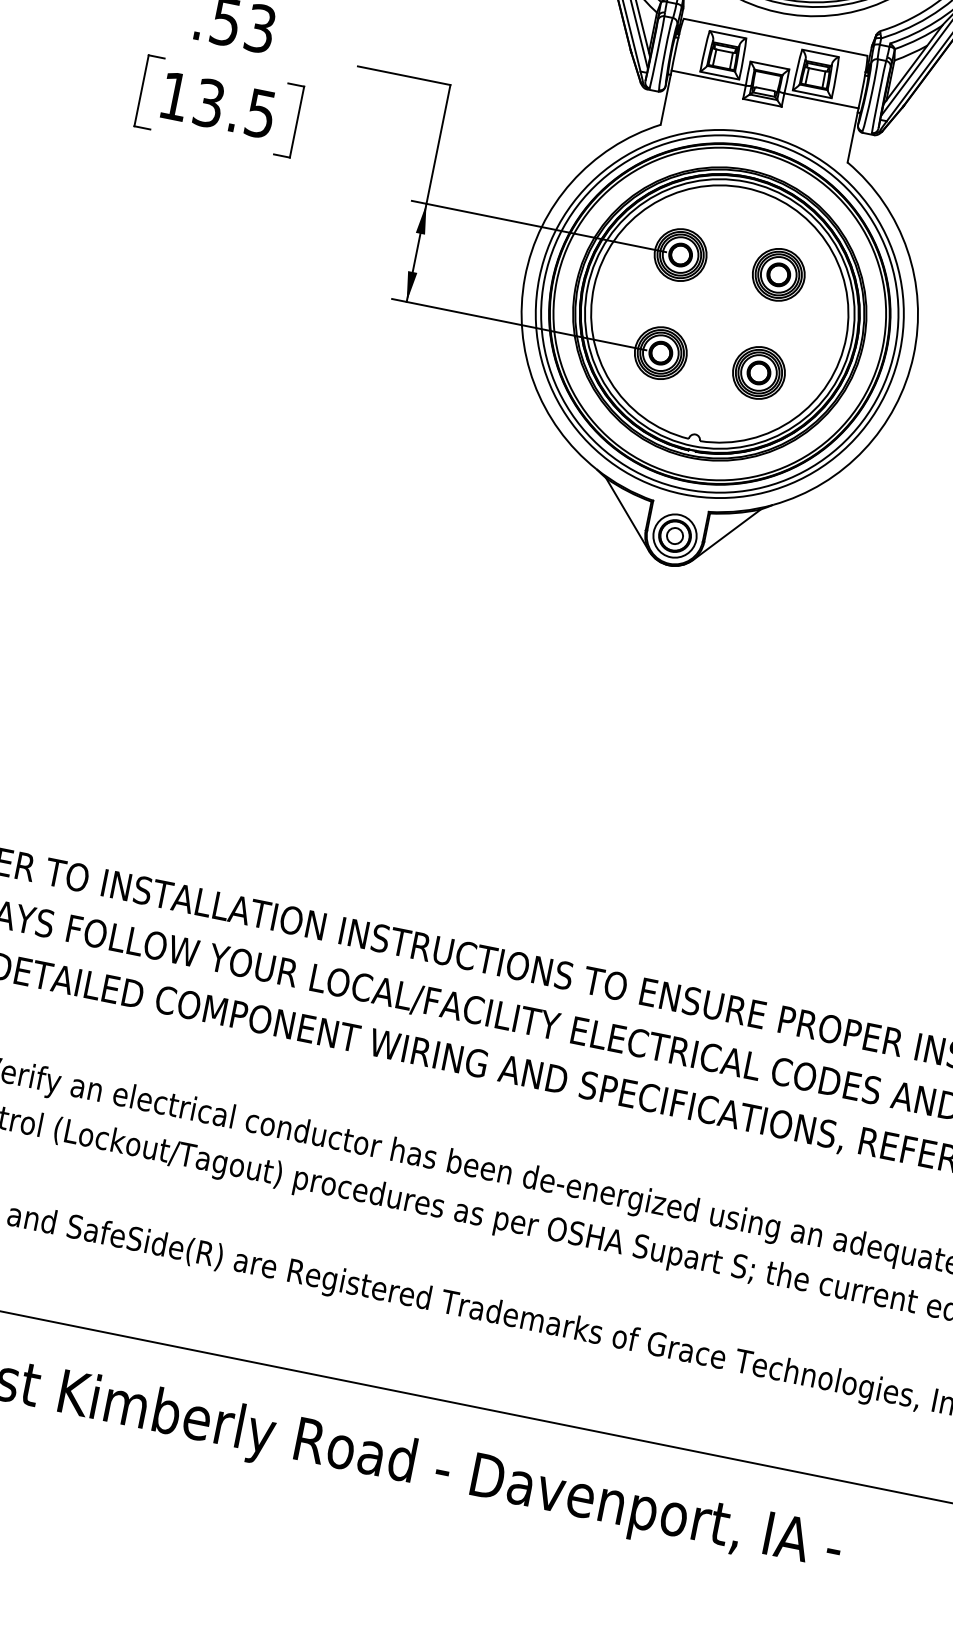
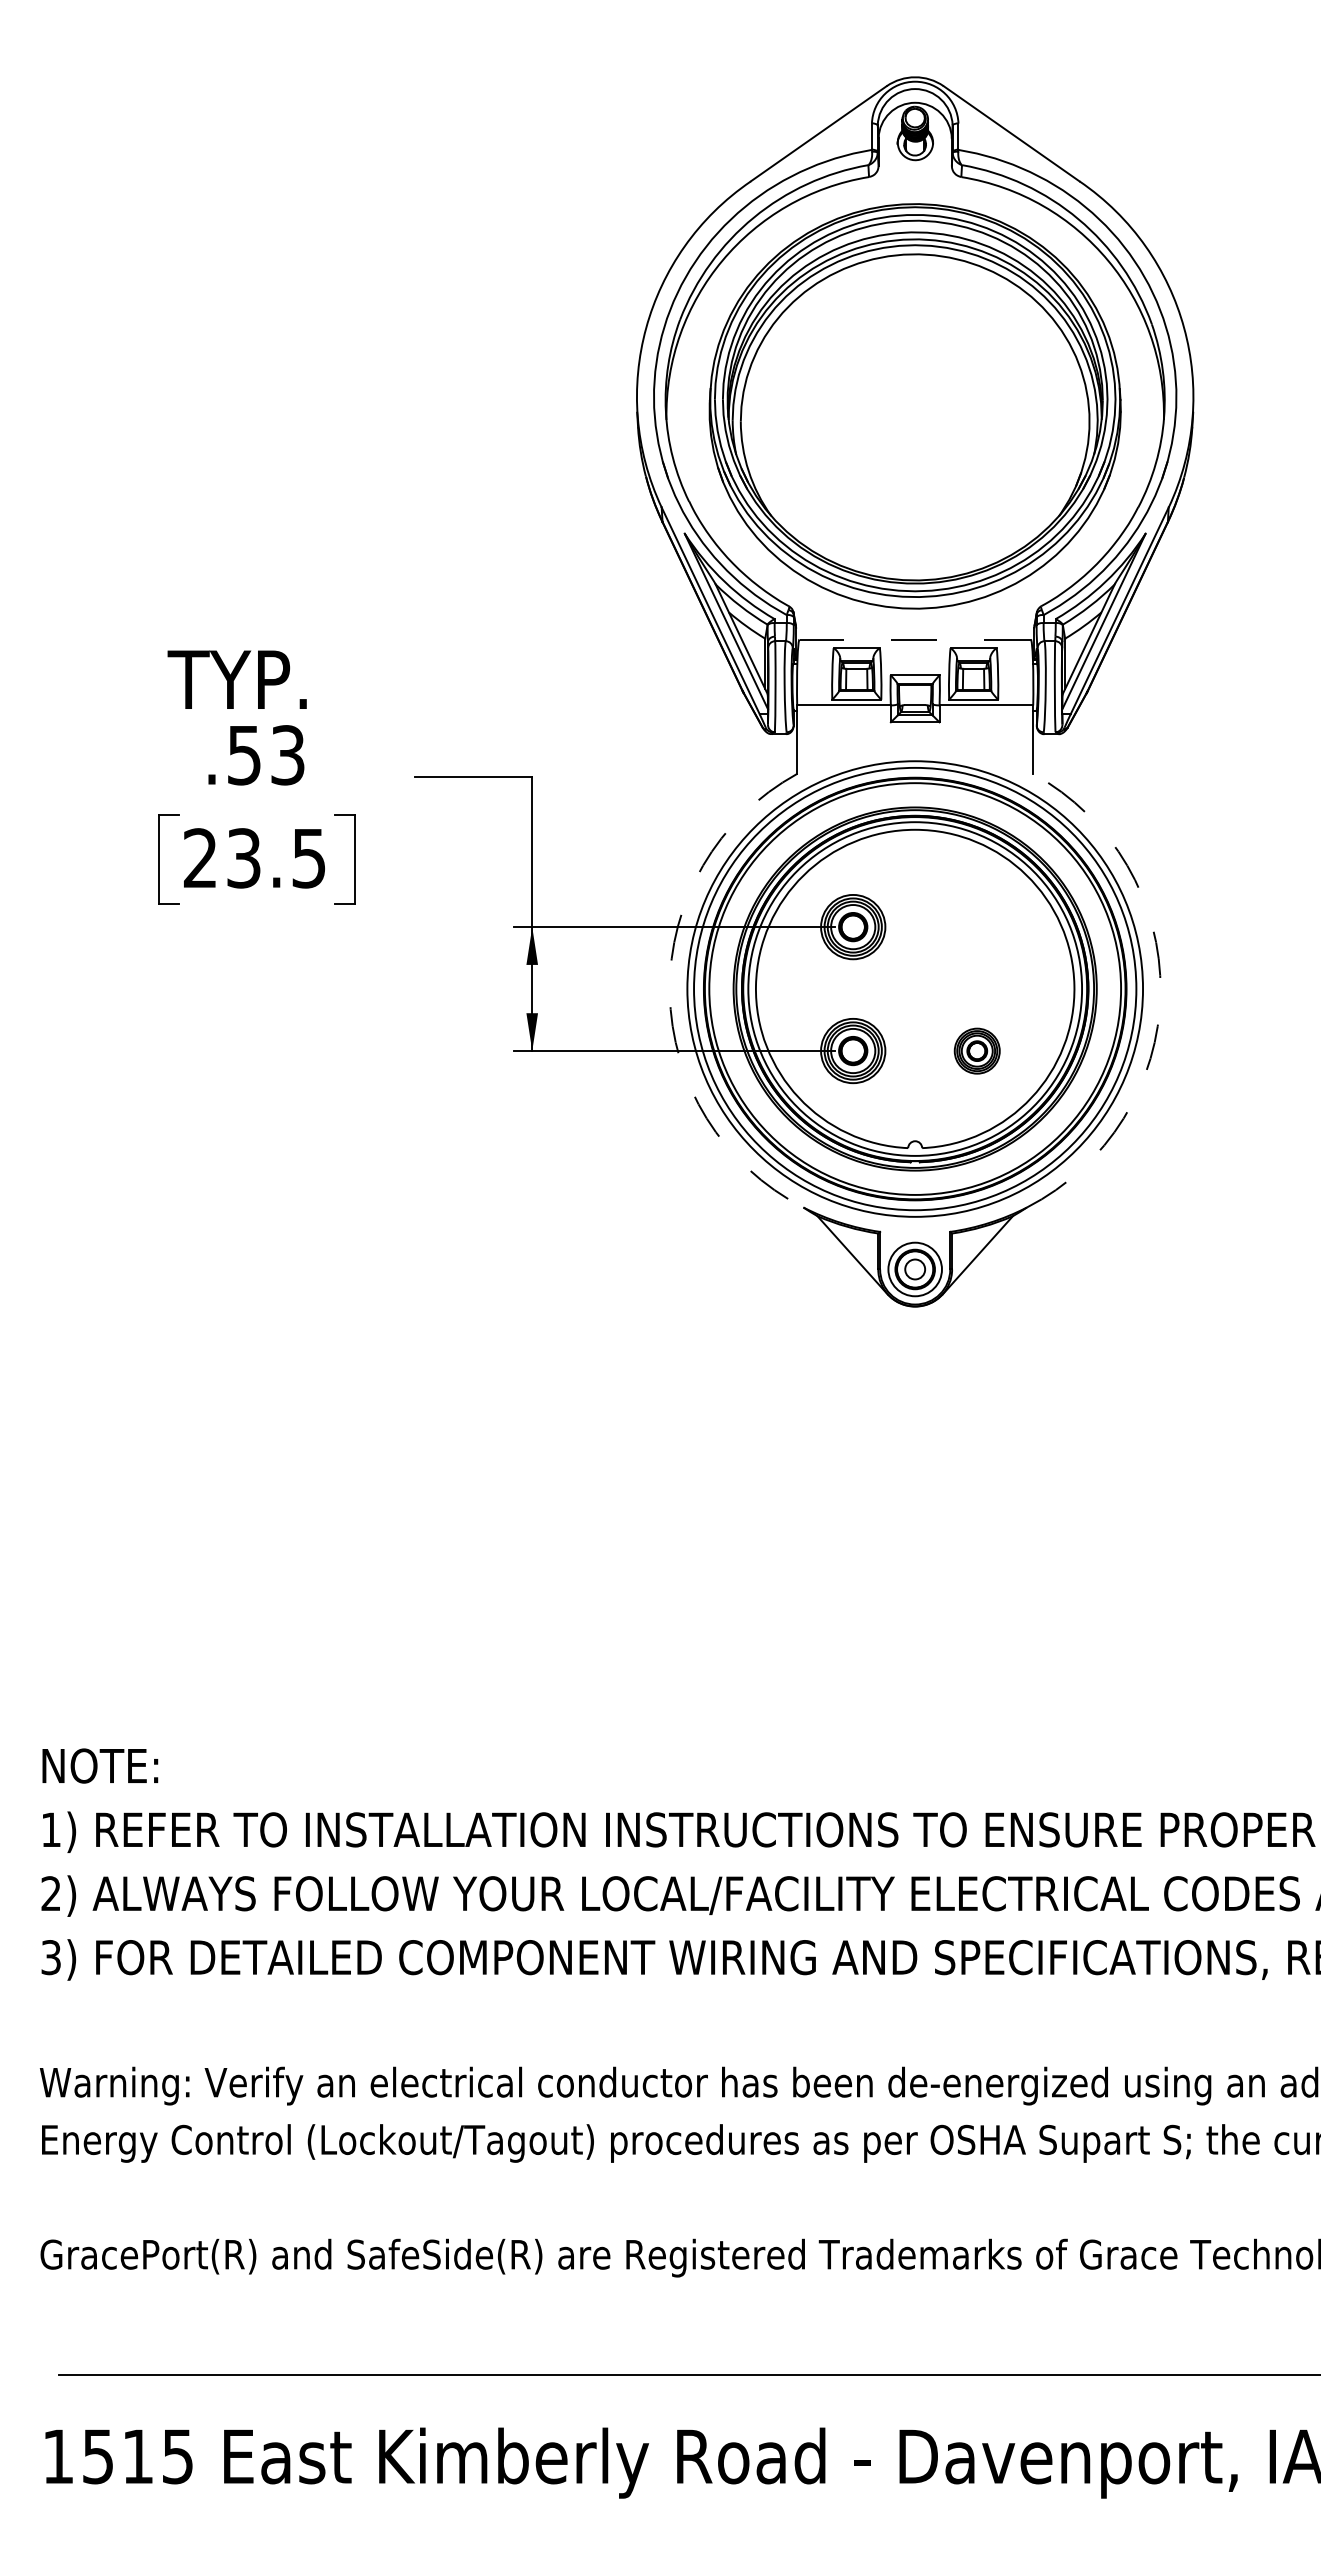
line: (775, 37) -> (915, 639), solid -> dashed
text: (174, 95) -> (200, 857), 13.5 -> 23.5
part: (778, 275) -> (977, 927), removed
arc: (524, 277) -> (669, 992), solid -> dashed
arc: (913, 355) -> (1160, 992), solid -> dashed
part: (759, 373) -> (977, 1051), size x0.7

